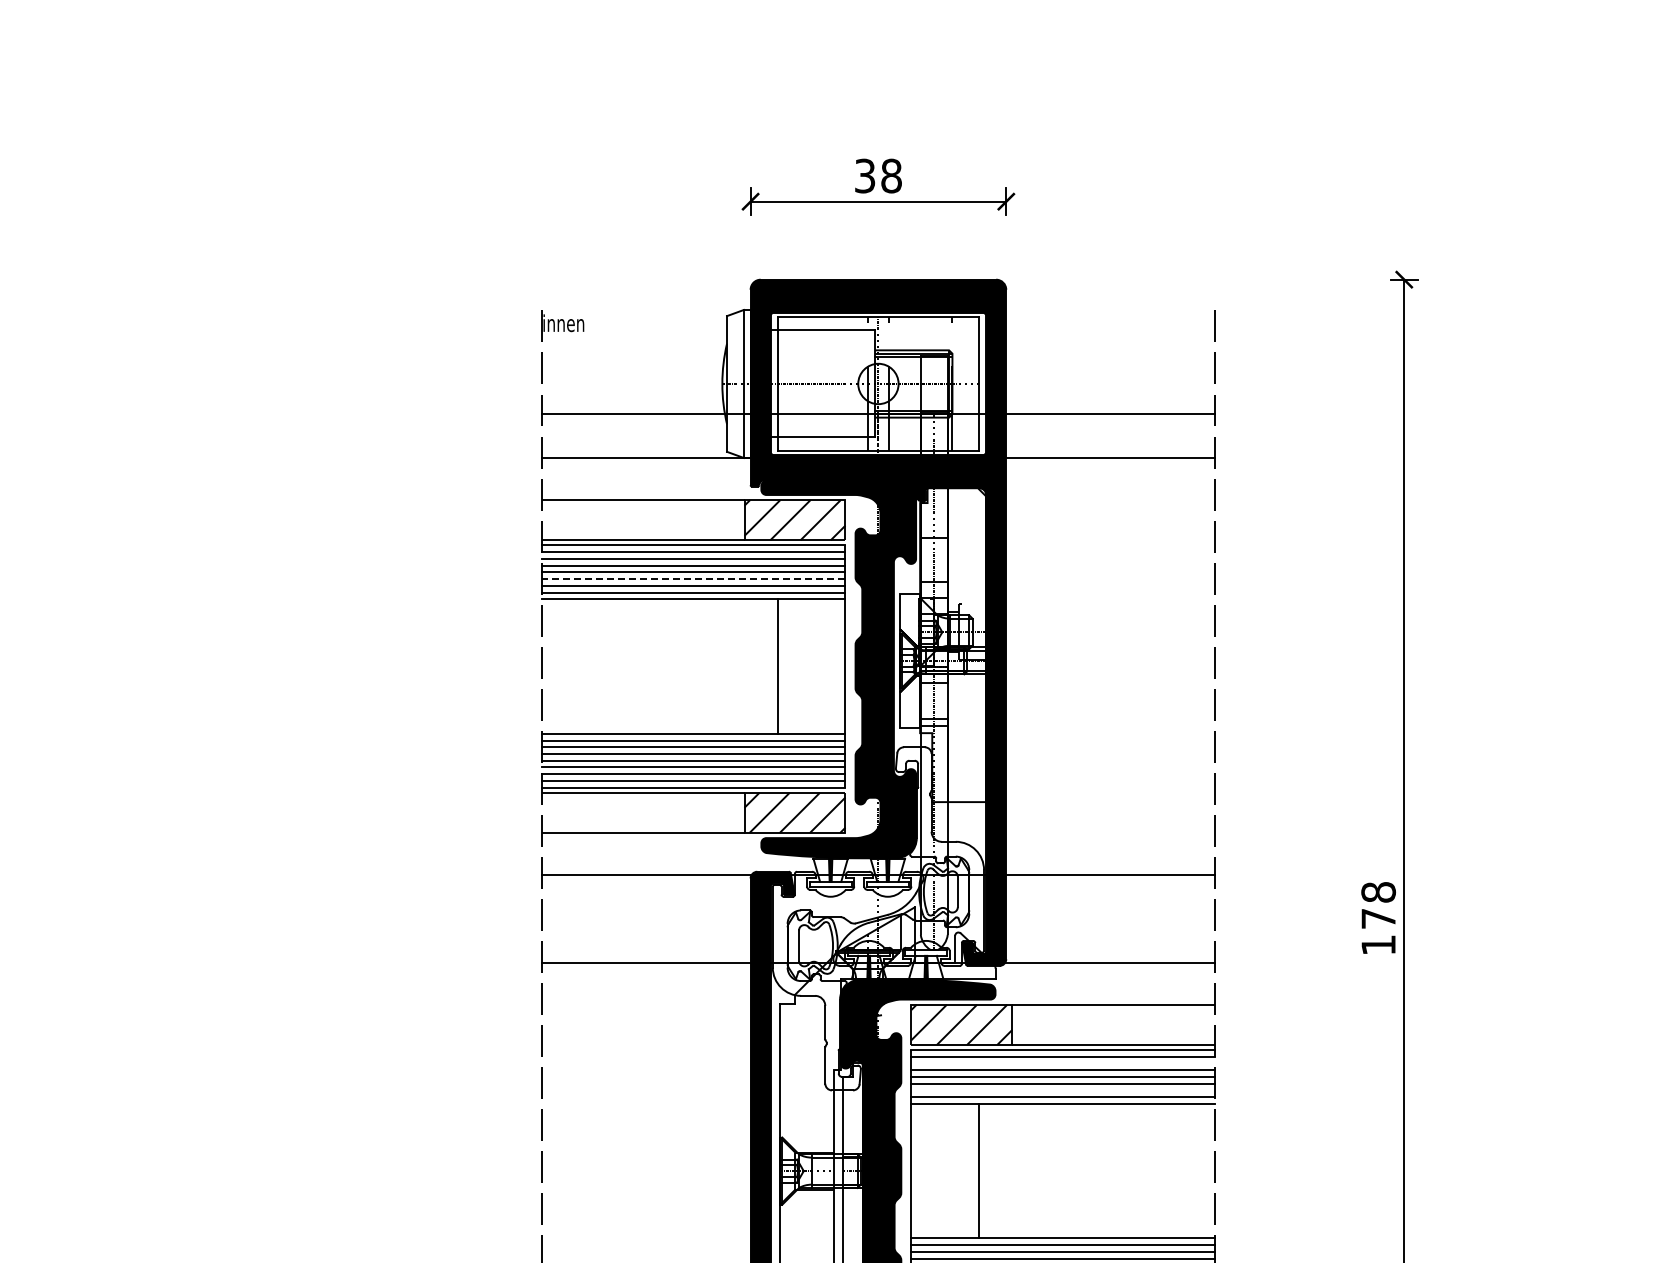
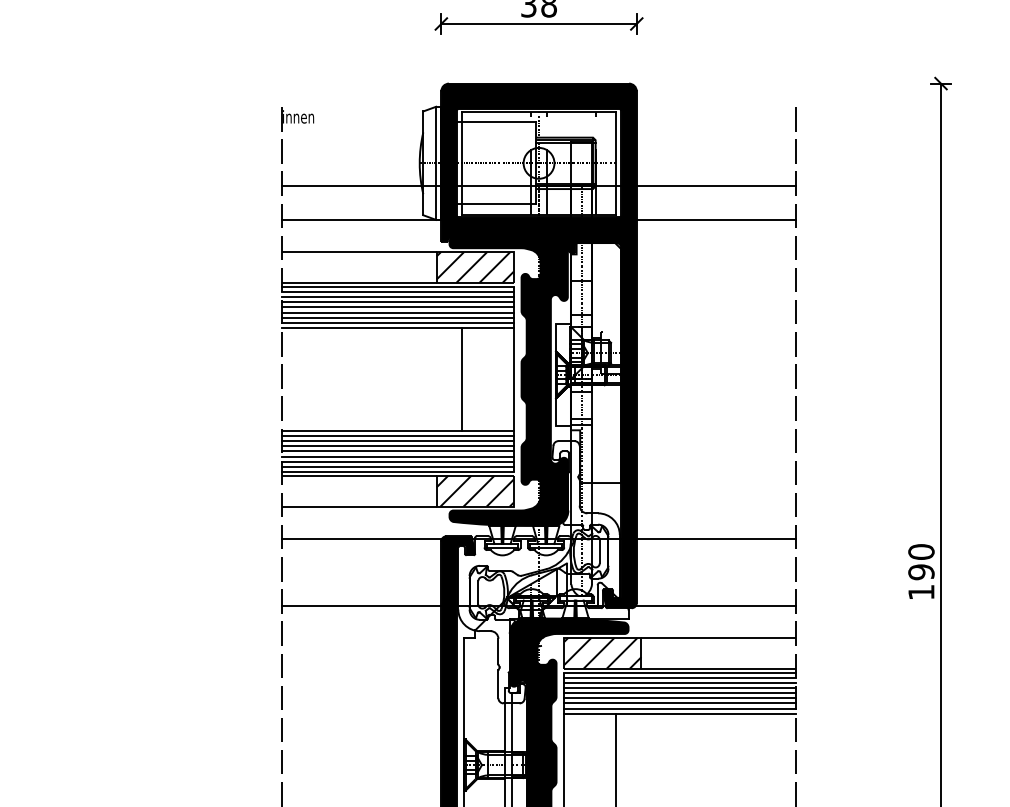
line: (693, 579) -> (397, 312), dashed -> solid
text: (1378, 905) -> (921, 562), 178 -> 190
line: (1062, 1063) -> (679, 682), added
line: (1062, 1090) -> (679, 703), added

